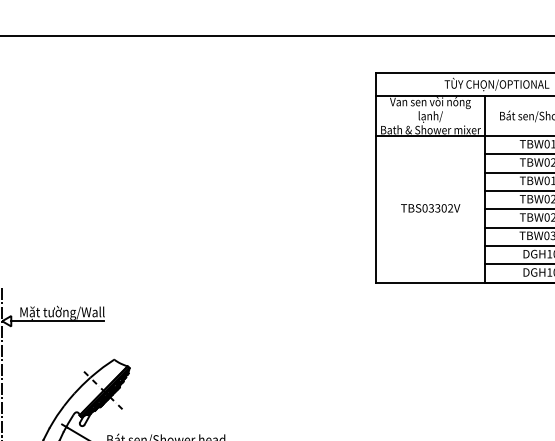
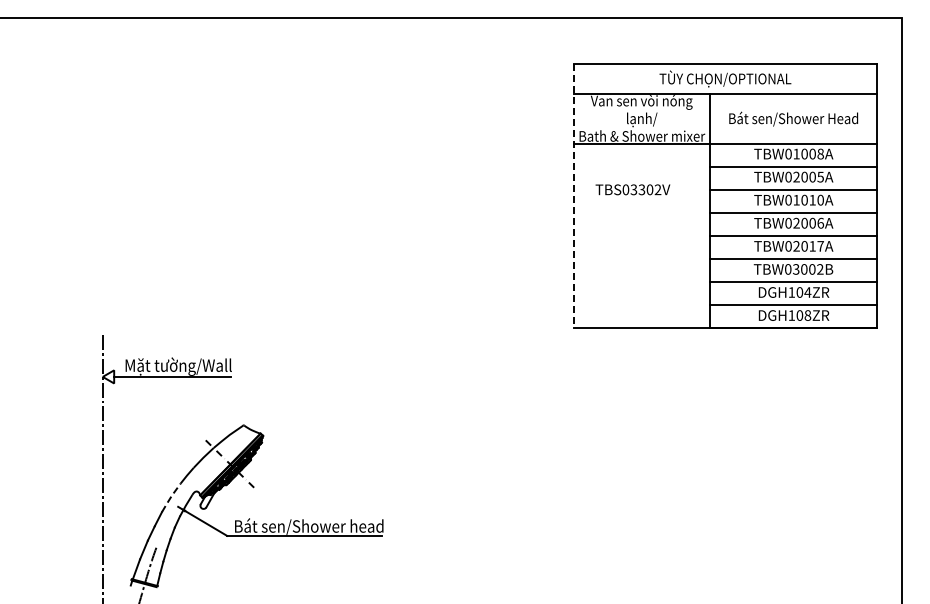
line: (376, 177) -> (573, 196), solid -> dashed
text: (430, 208) -> (632, 189), moved
line: (56, 417) -> (170, 497), solid -> dashed

